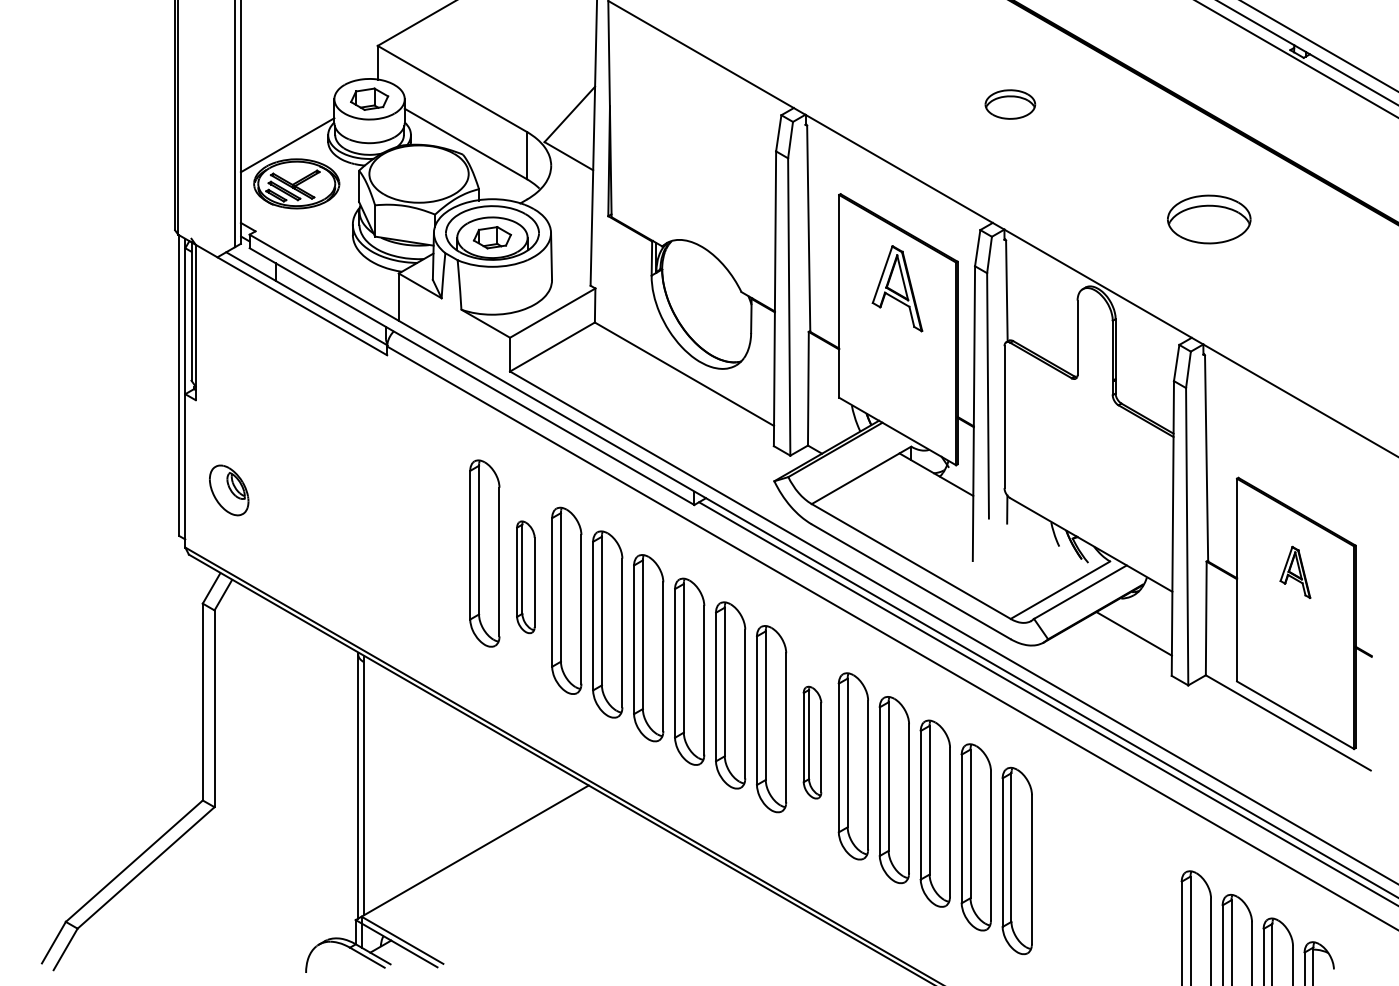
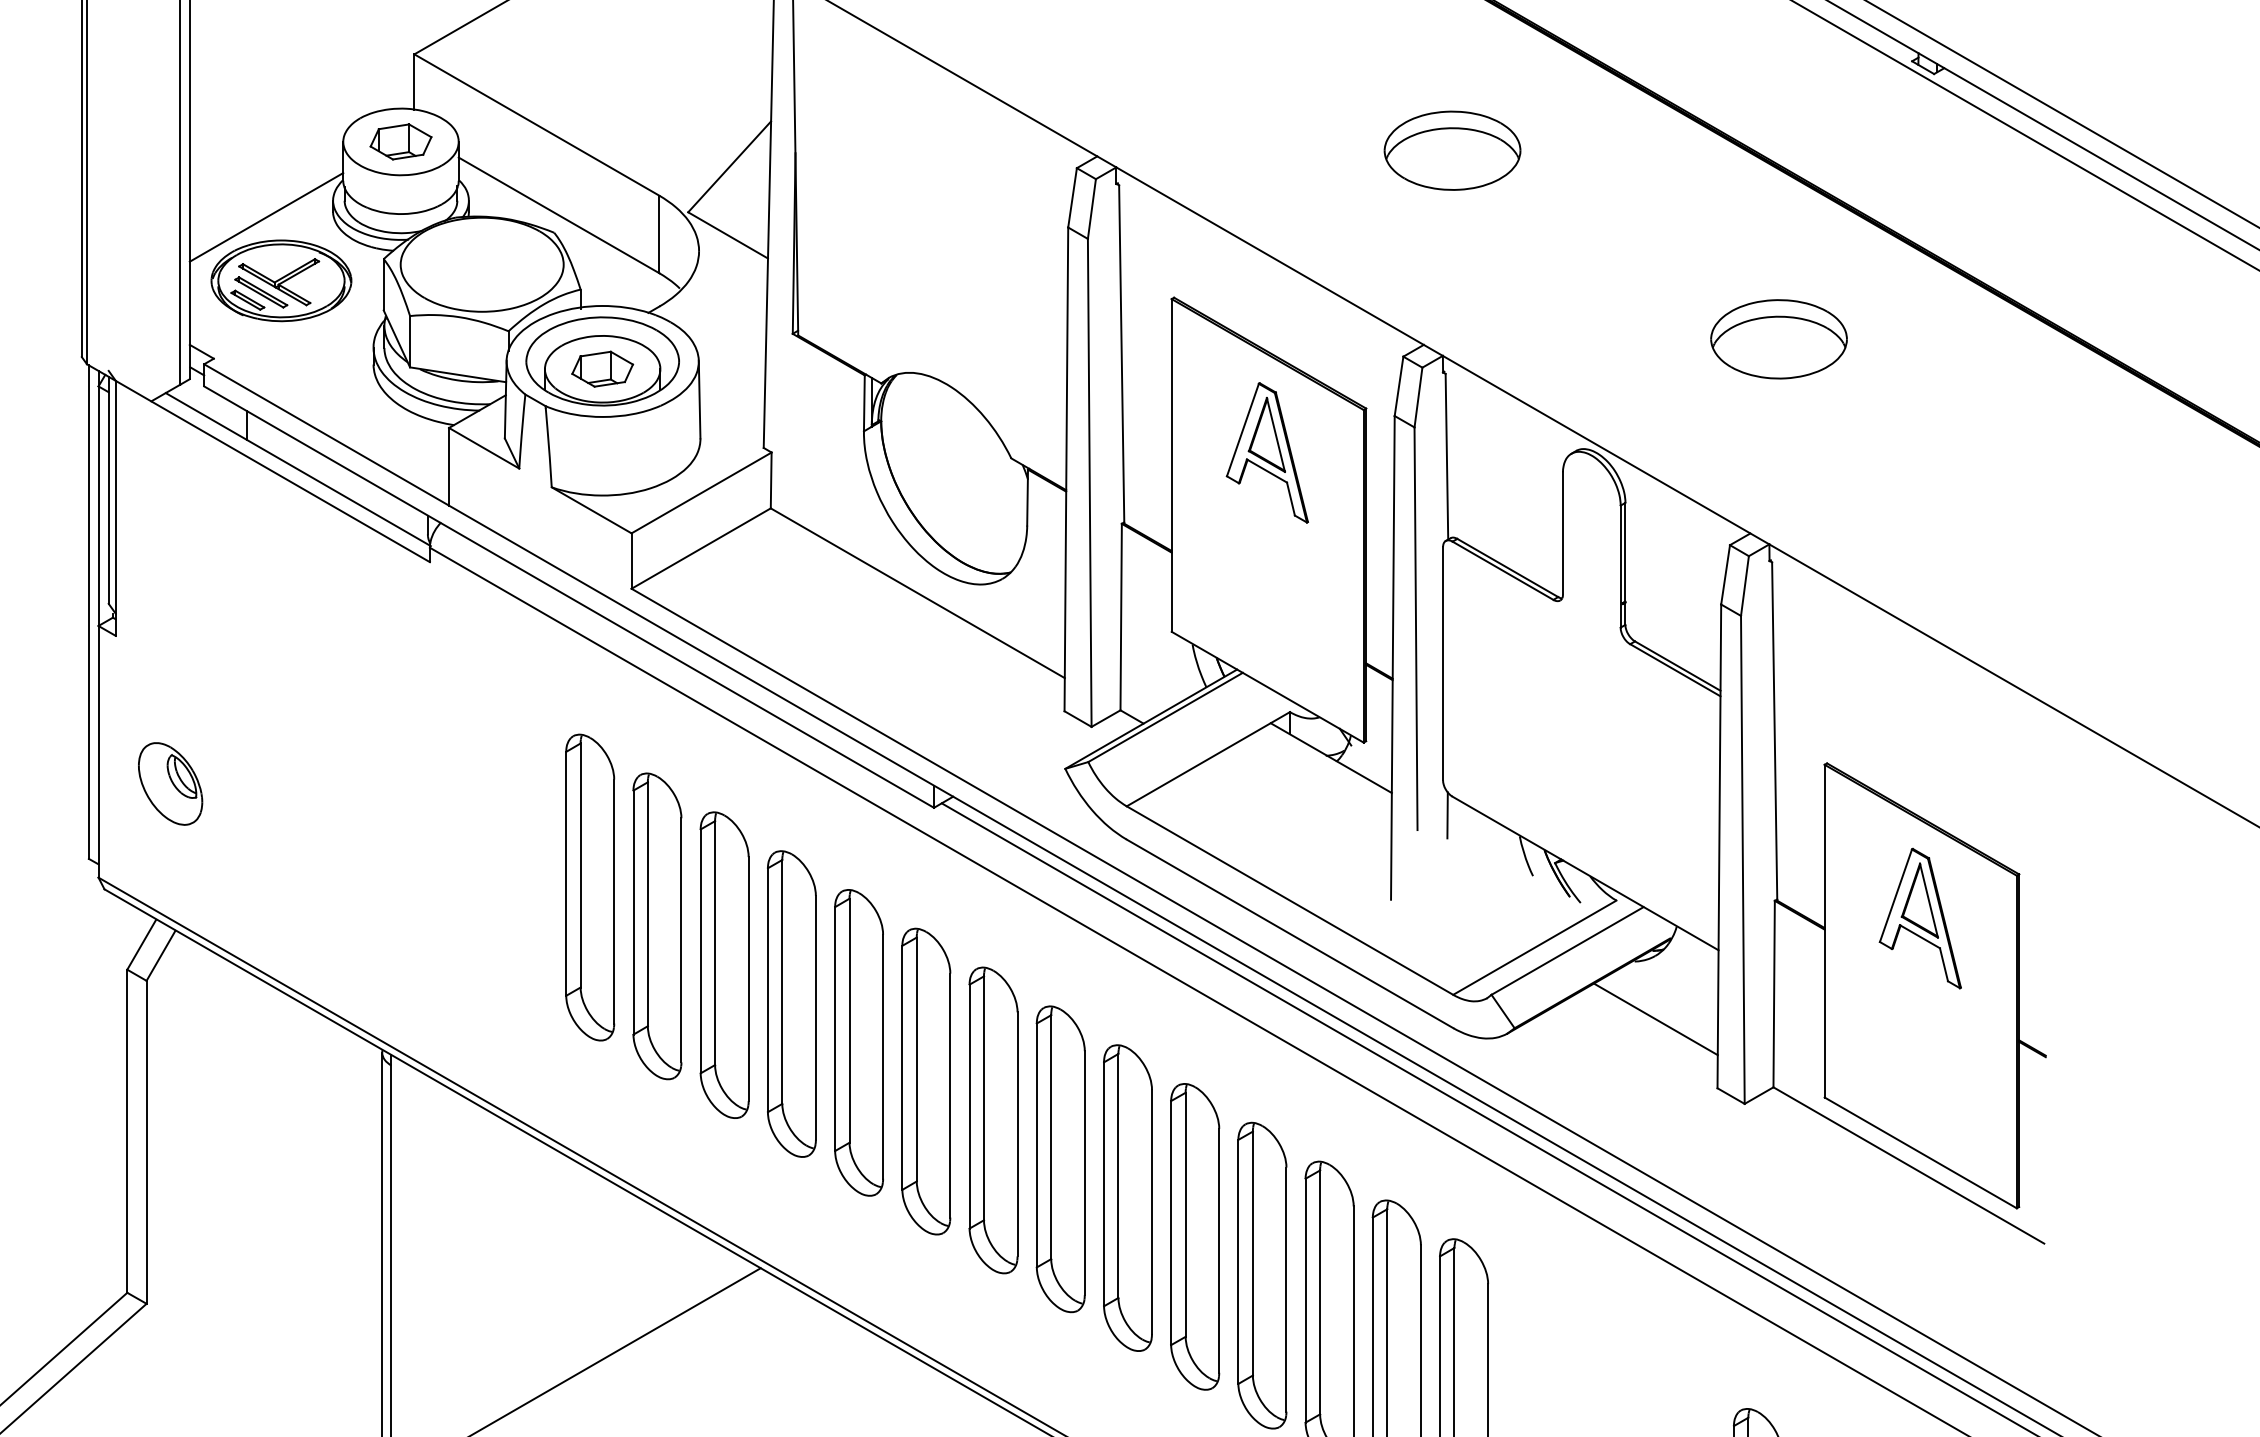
part: (1010, 104) -> (1452, 150), size x1.67
part: (1295, 572) -> (1920, 918), size x1.67
part: (525, 577) -> (656, 926), size x1.67
part: (812, 742) -> (1127, 1197), size x1.67

